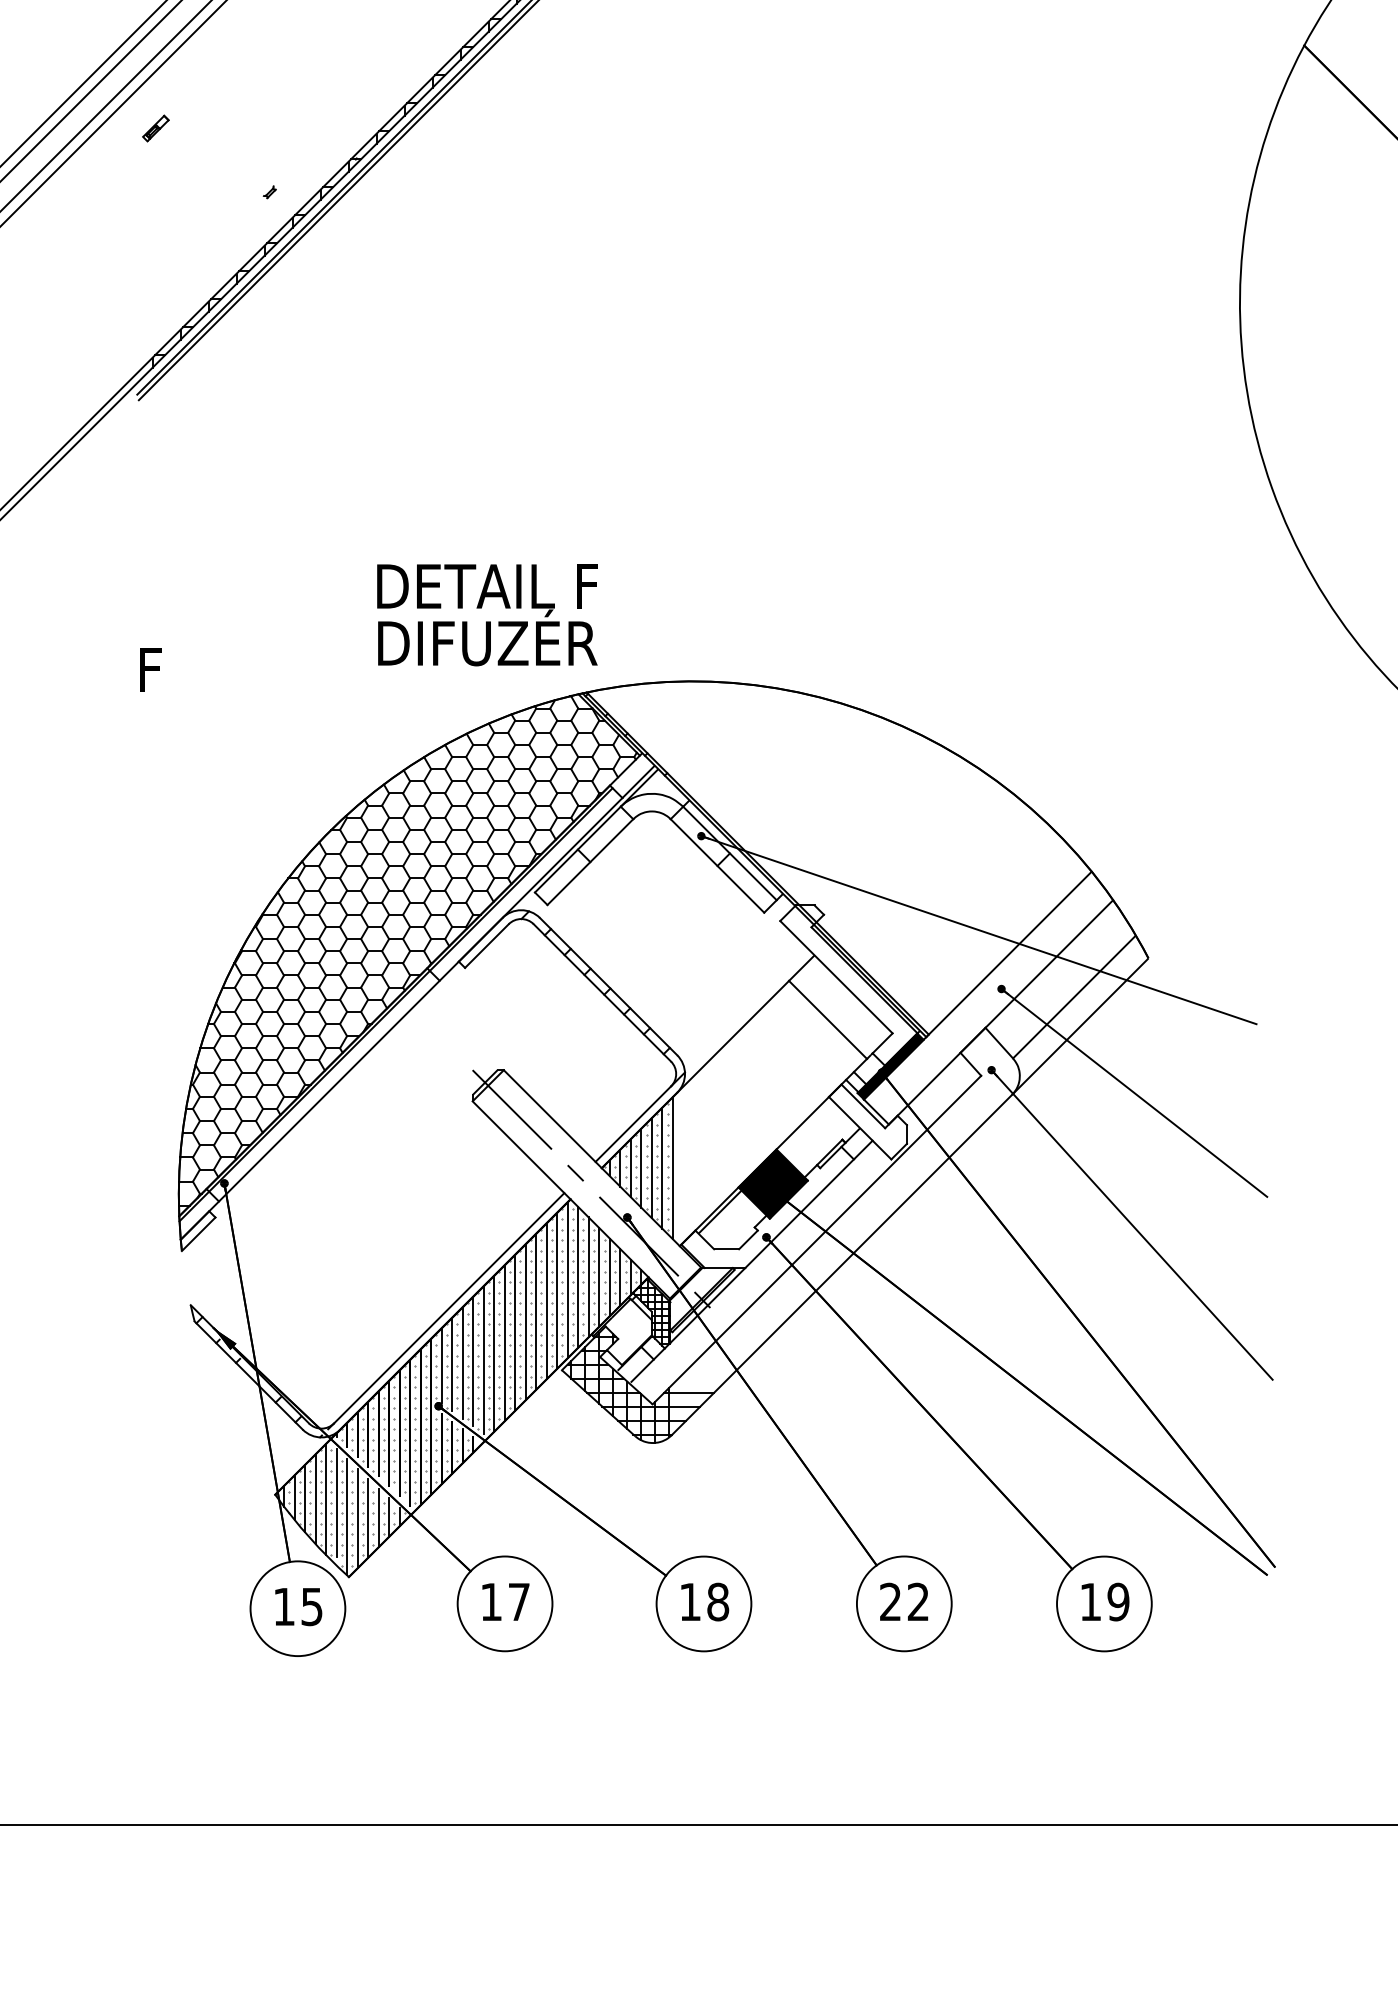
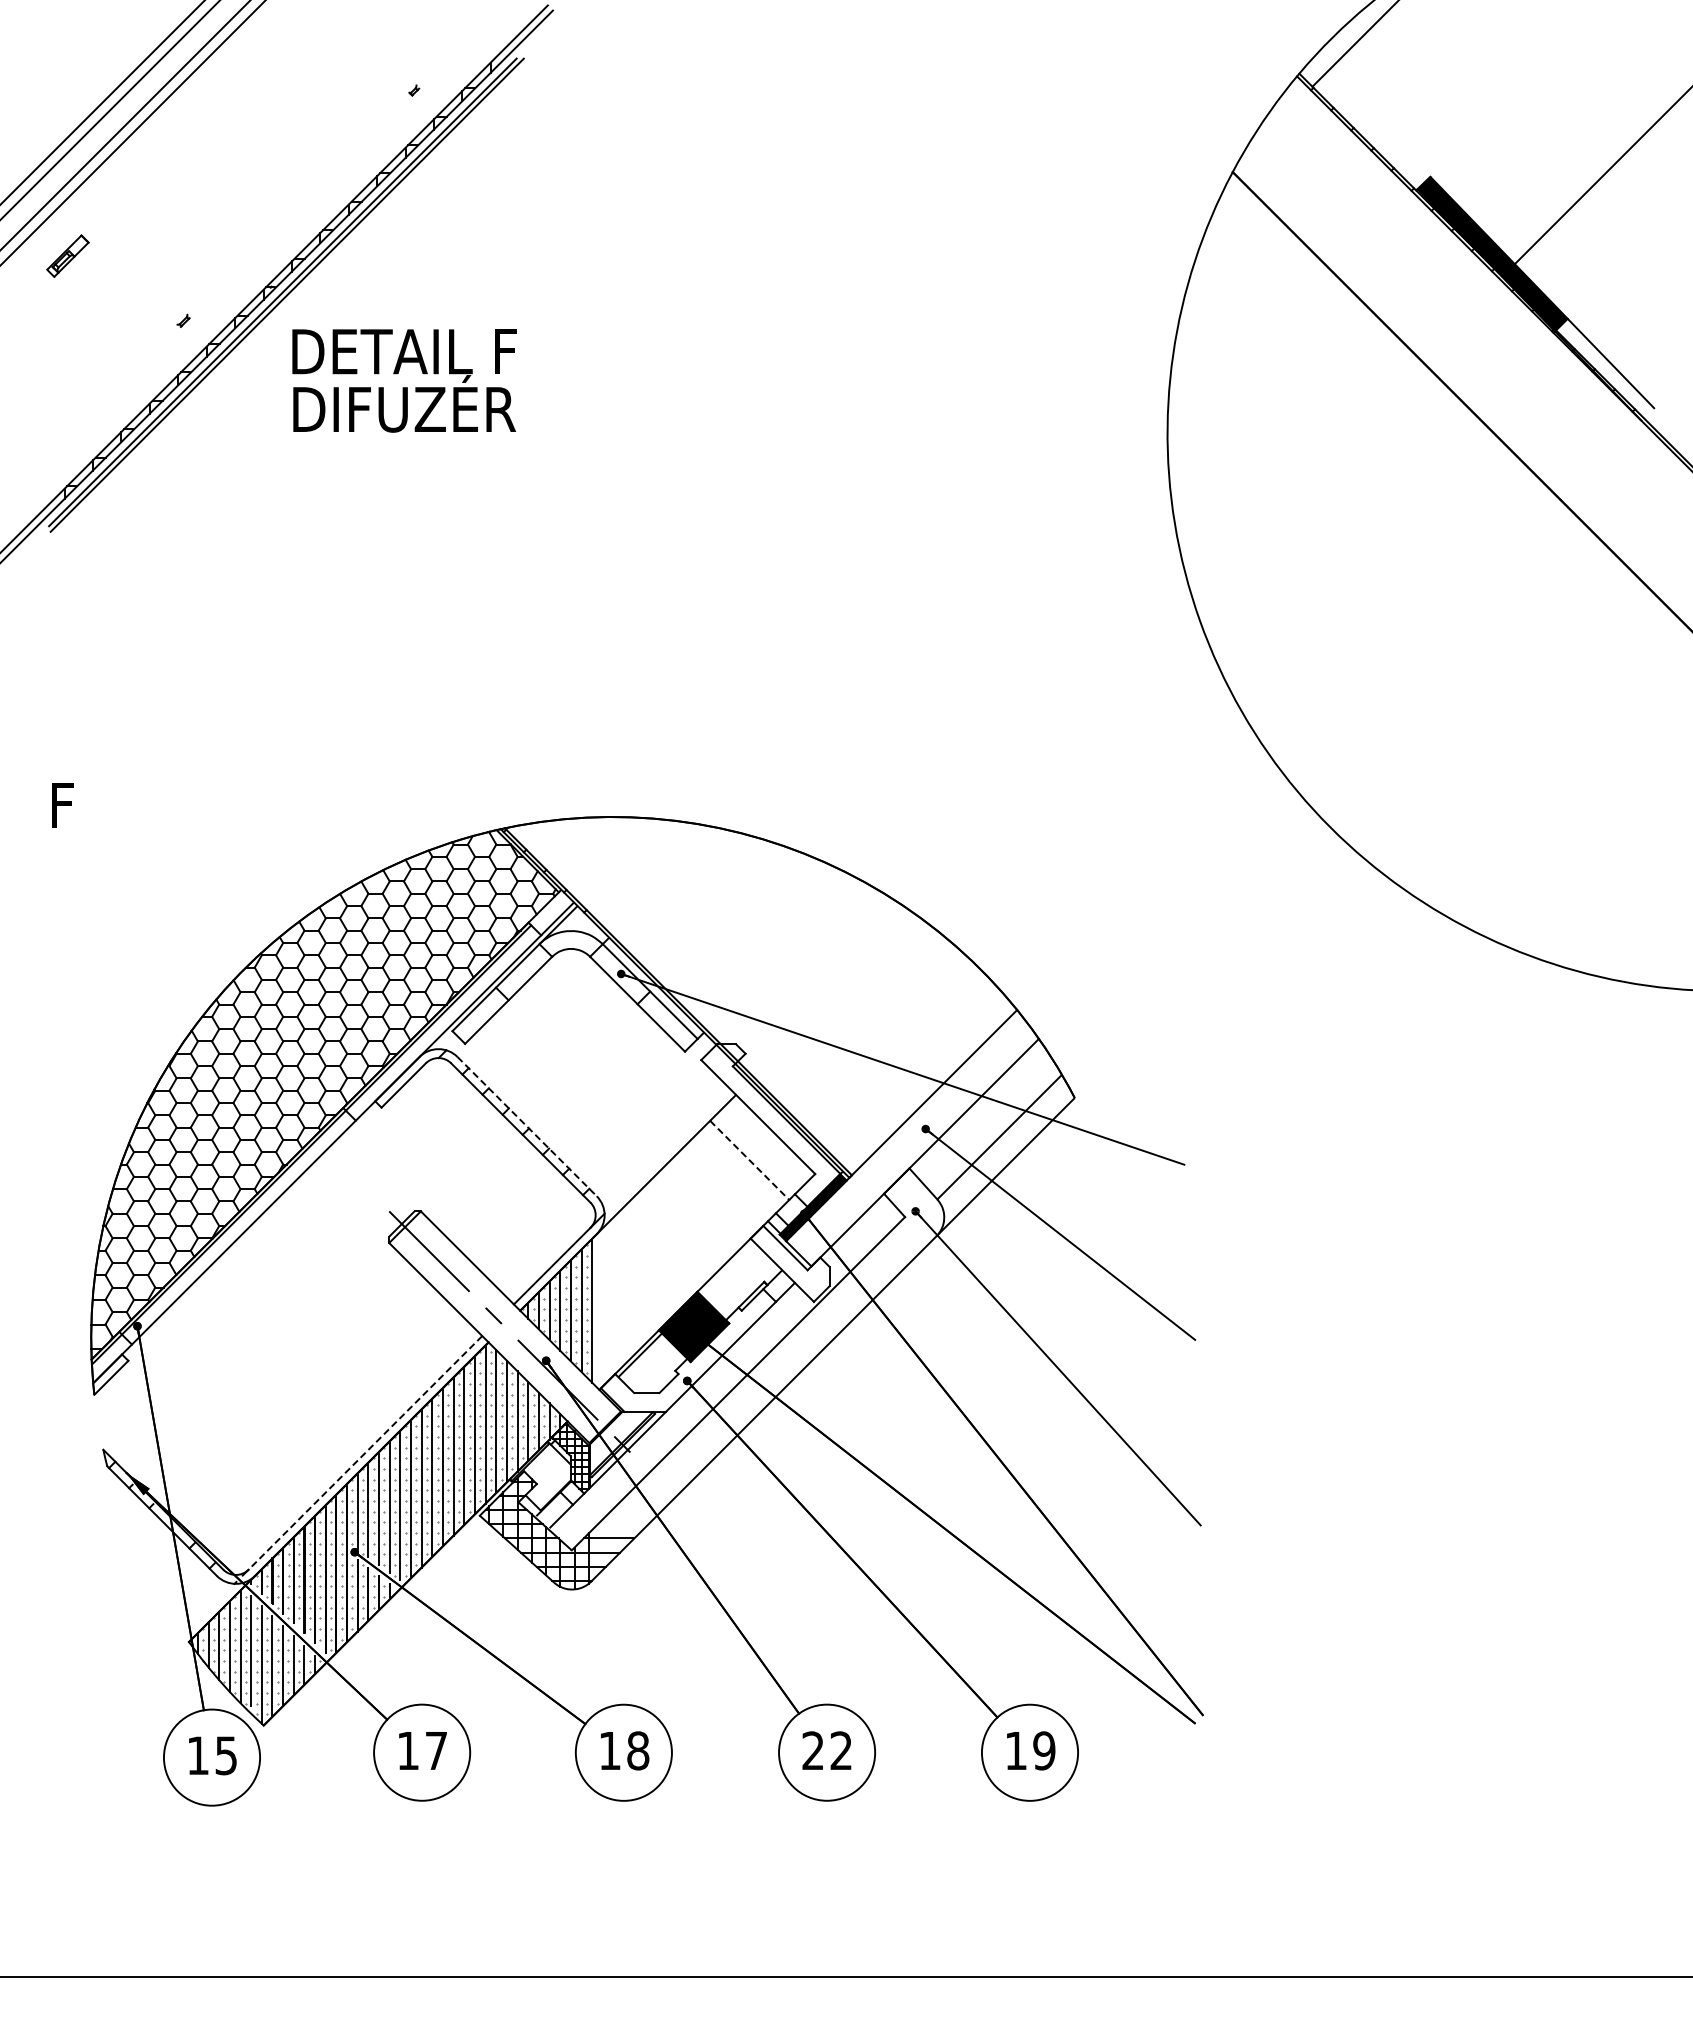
part: (155, 128) -> (67, 256), size x1.6
text: (487, 614) -> (404, 380), moved
line: (608, 986) -> (527, 1126), solid -> dashed
line: (827, 1020) -> (749, 1160), solid -> dashed
line: (449, 1308) -> (365, 1453), solid -> dashed

